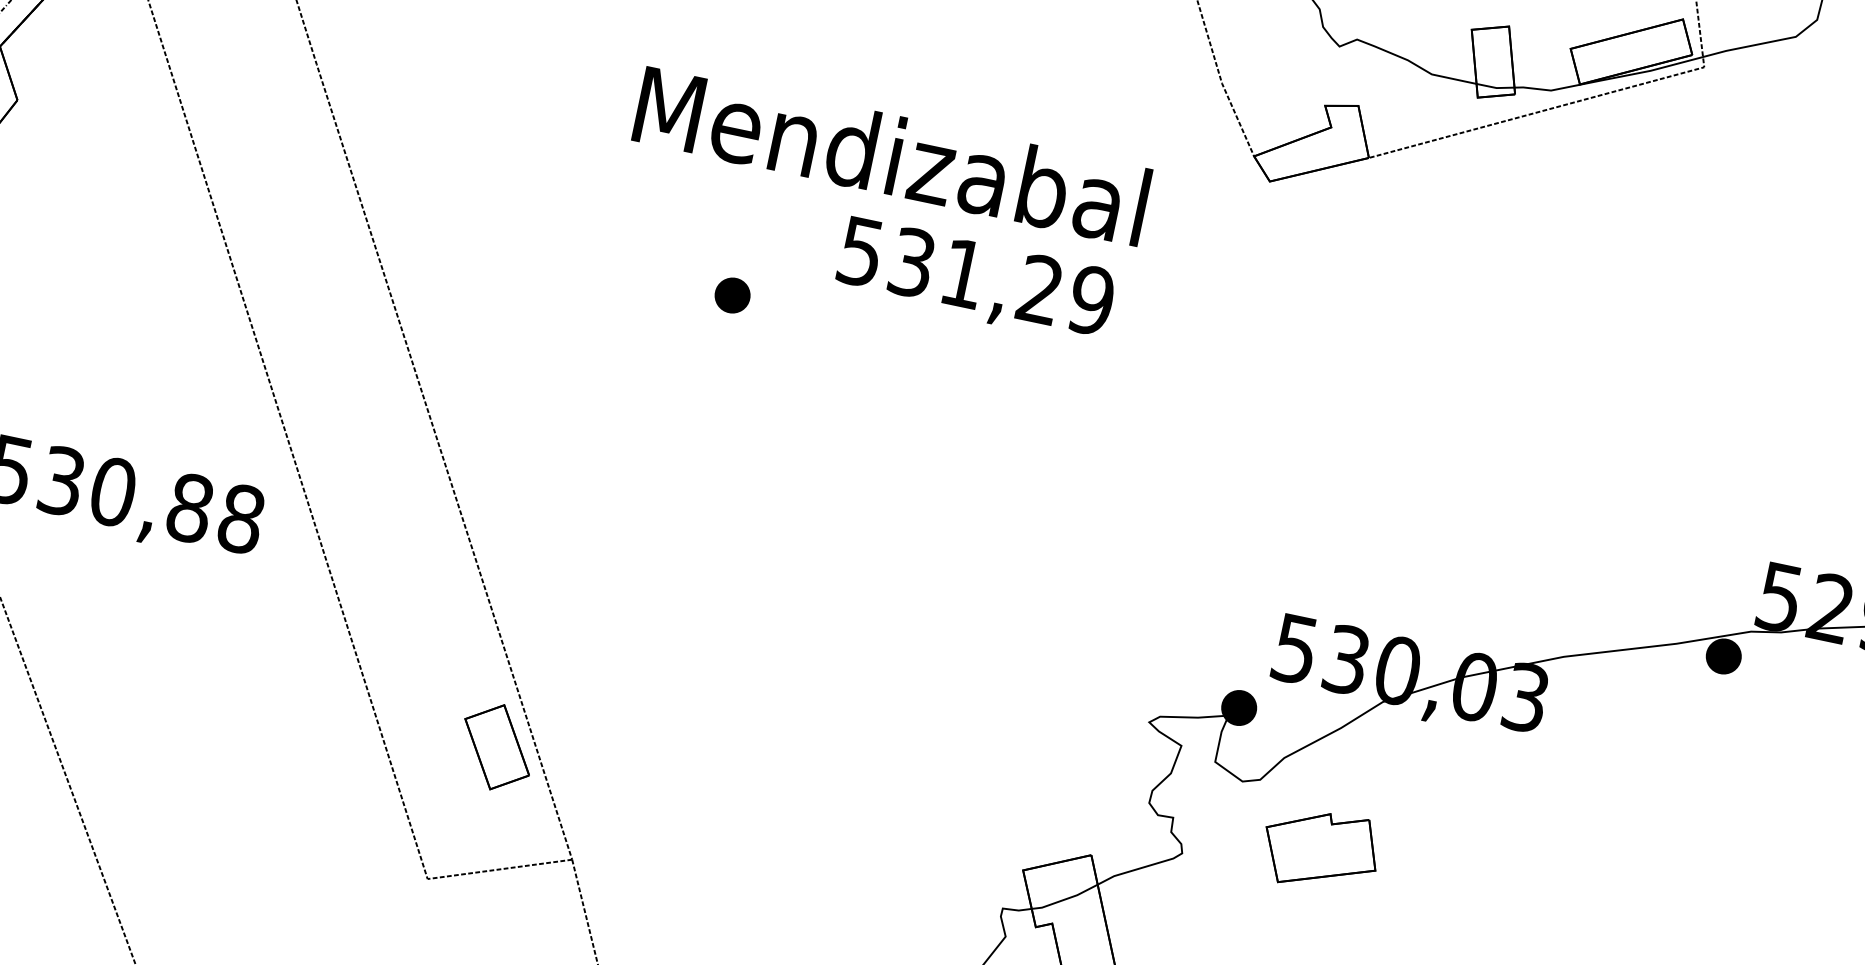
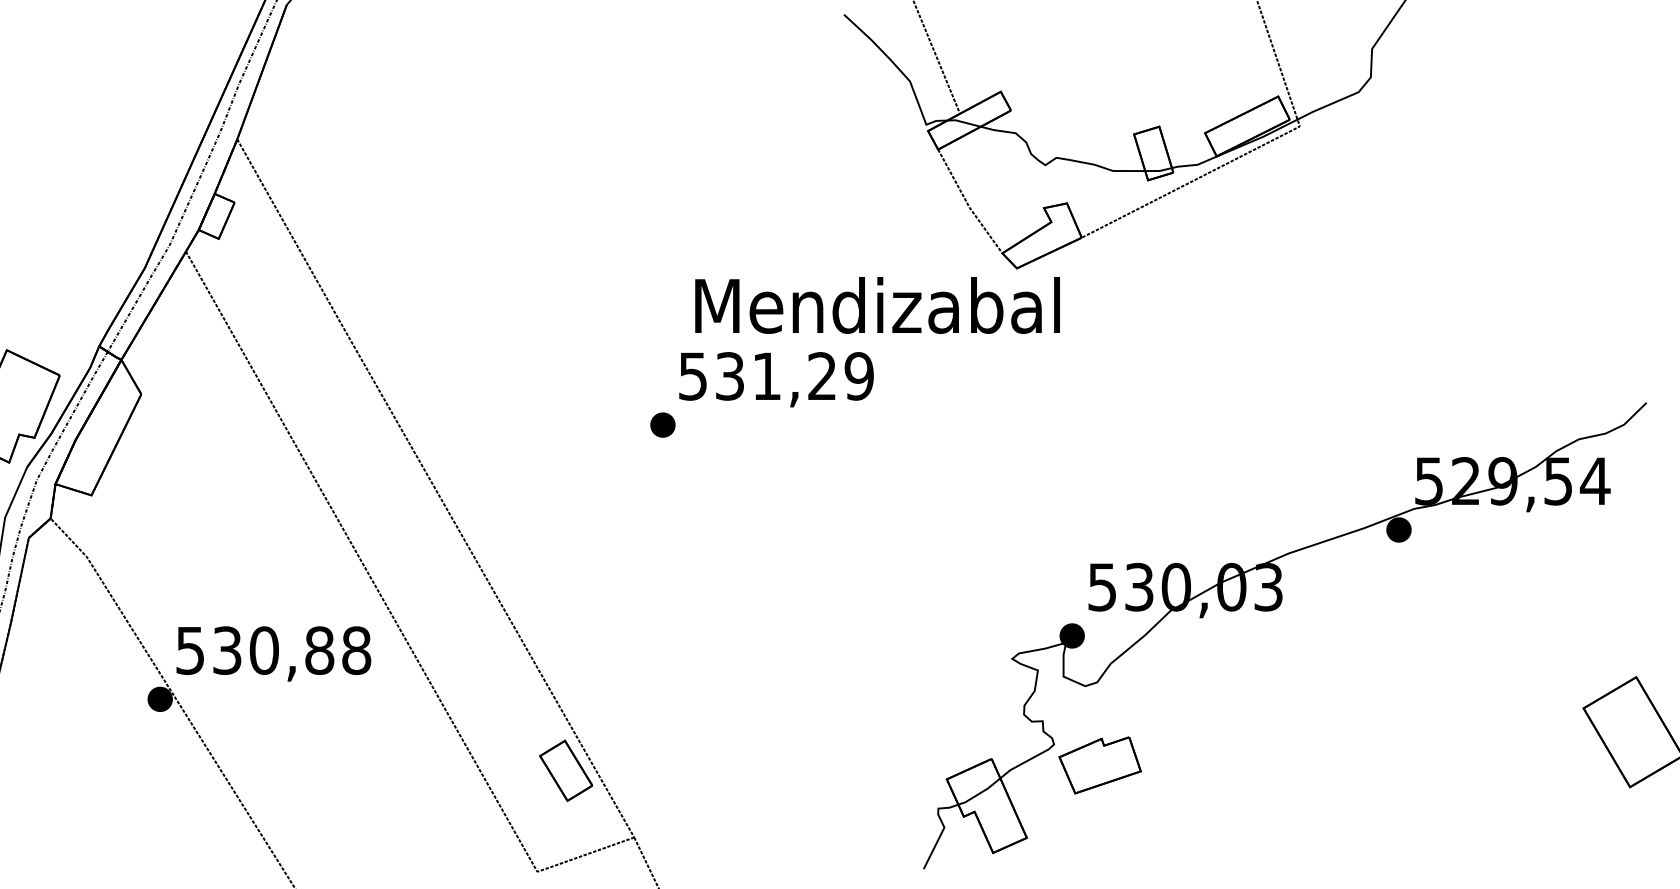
text: (891, 155) -> (877, 305), moved
text: (975, 280) -> (776, 379), moved
part: (1319, 850) -> (1099, 765), moved

